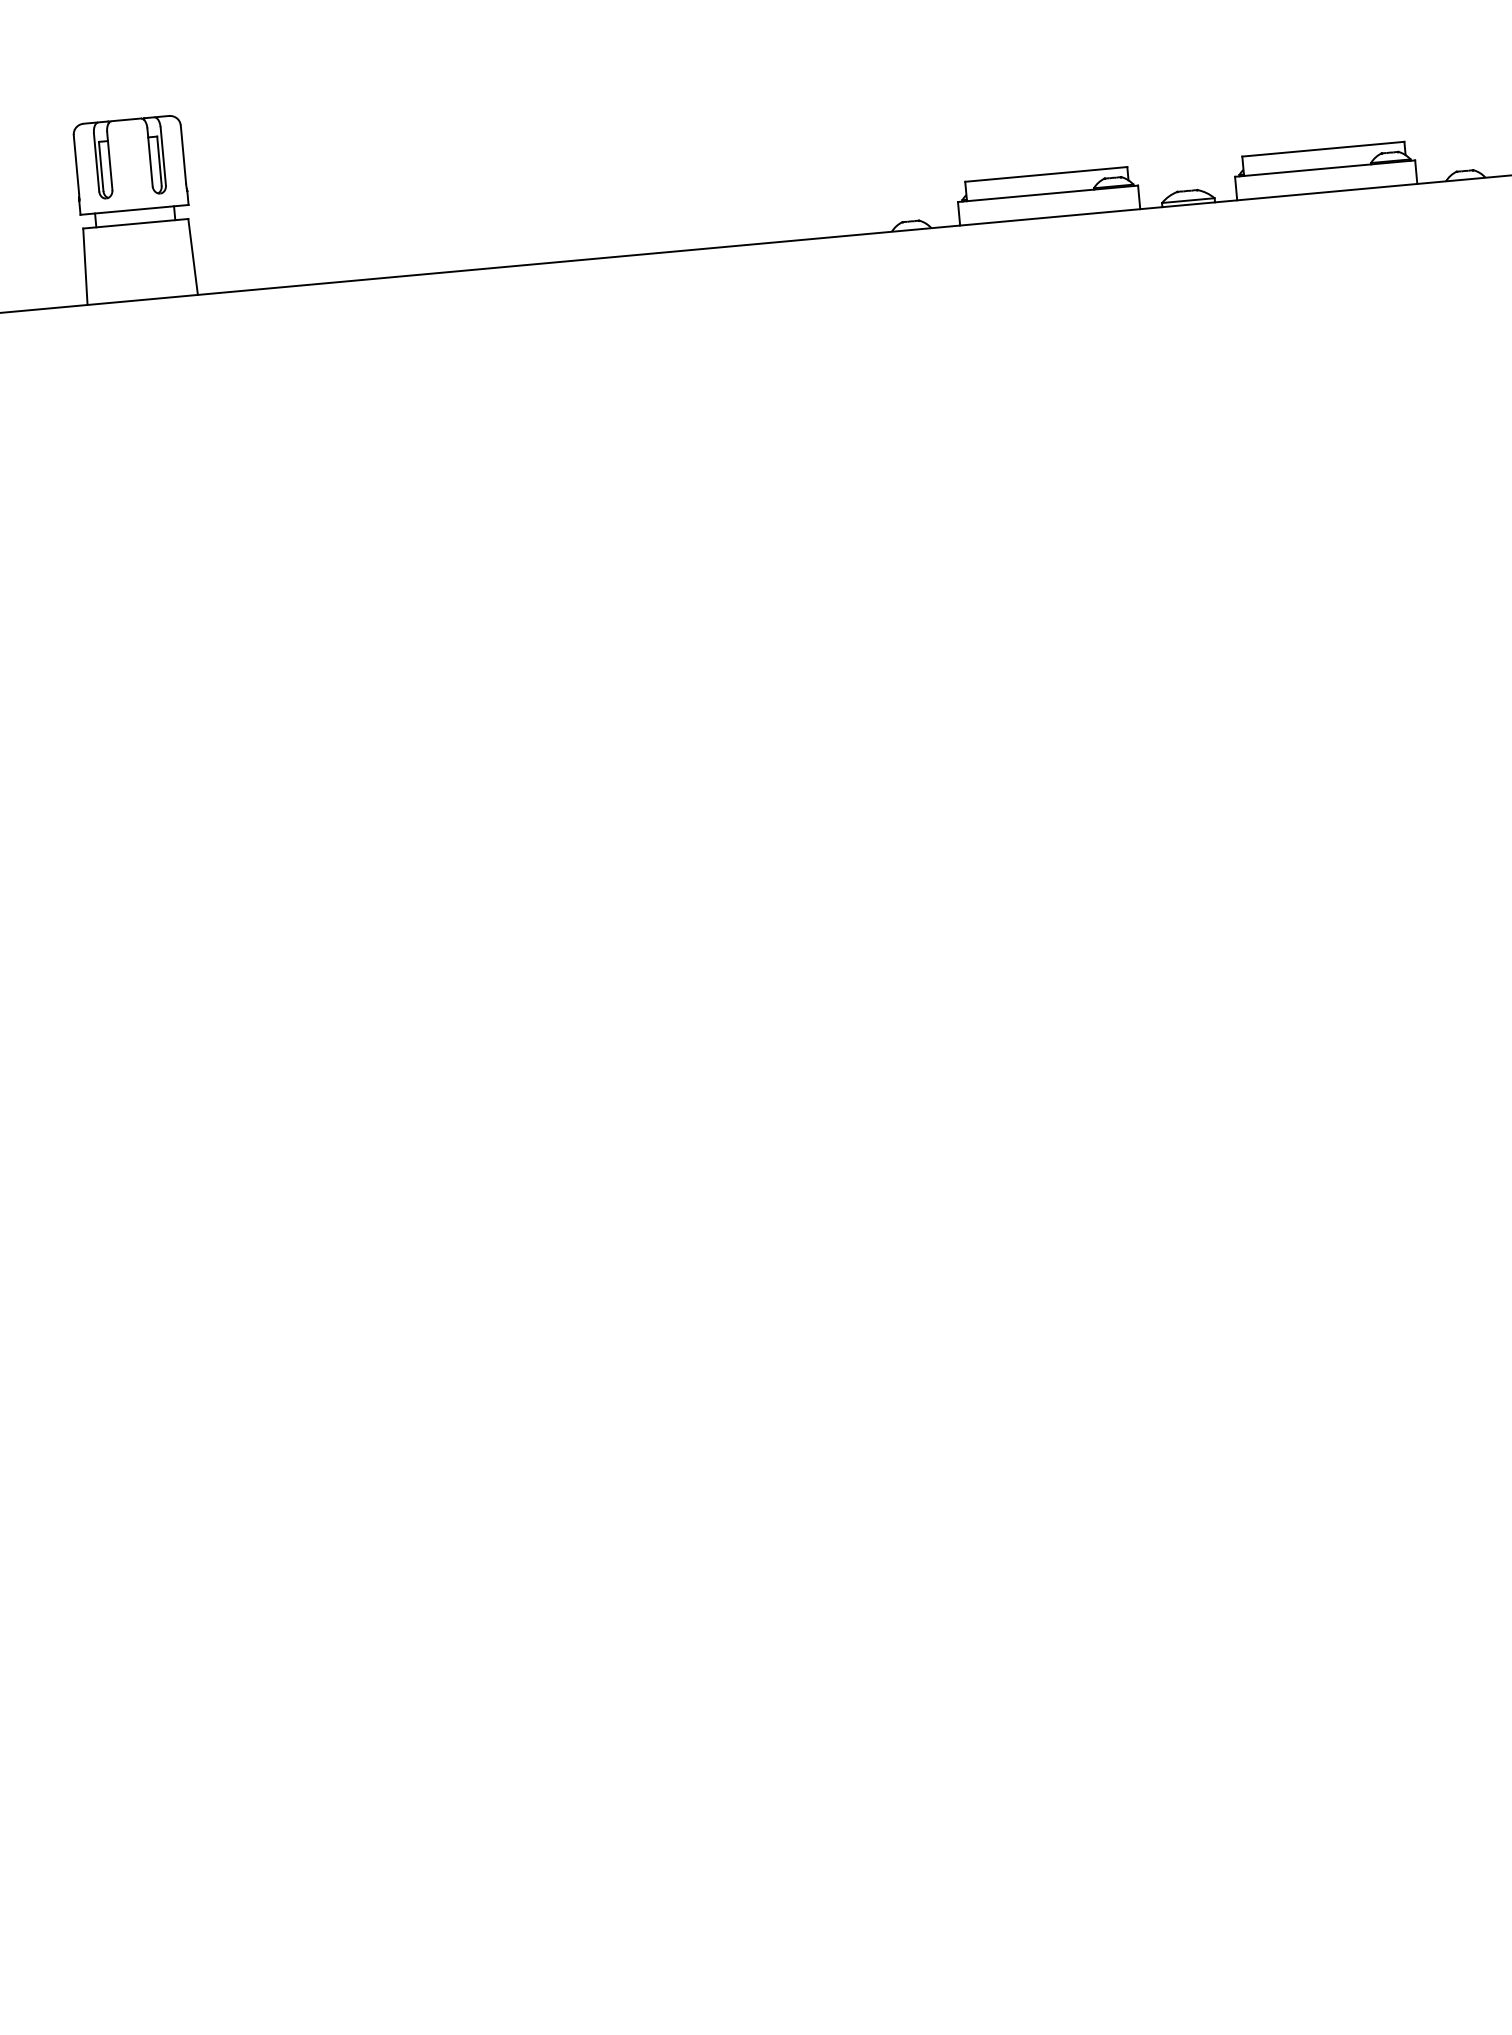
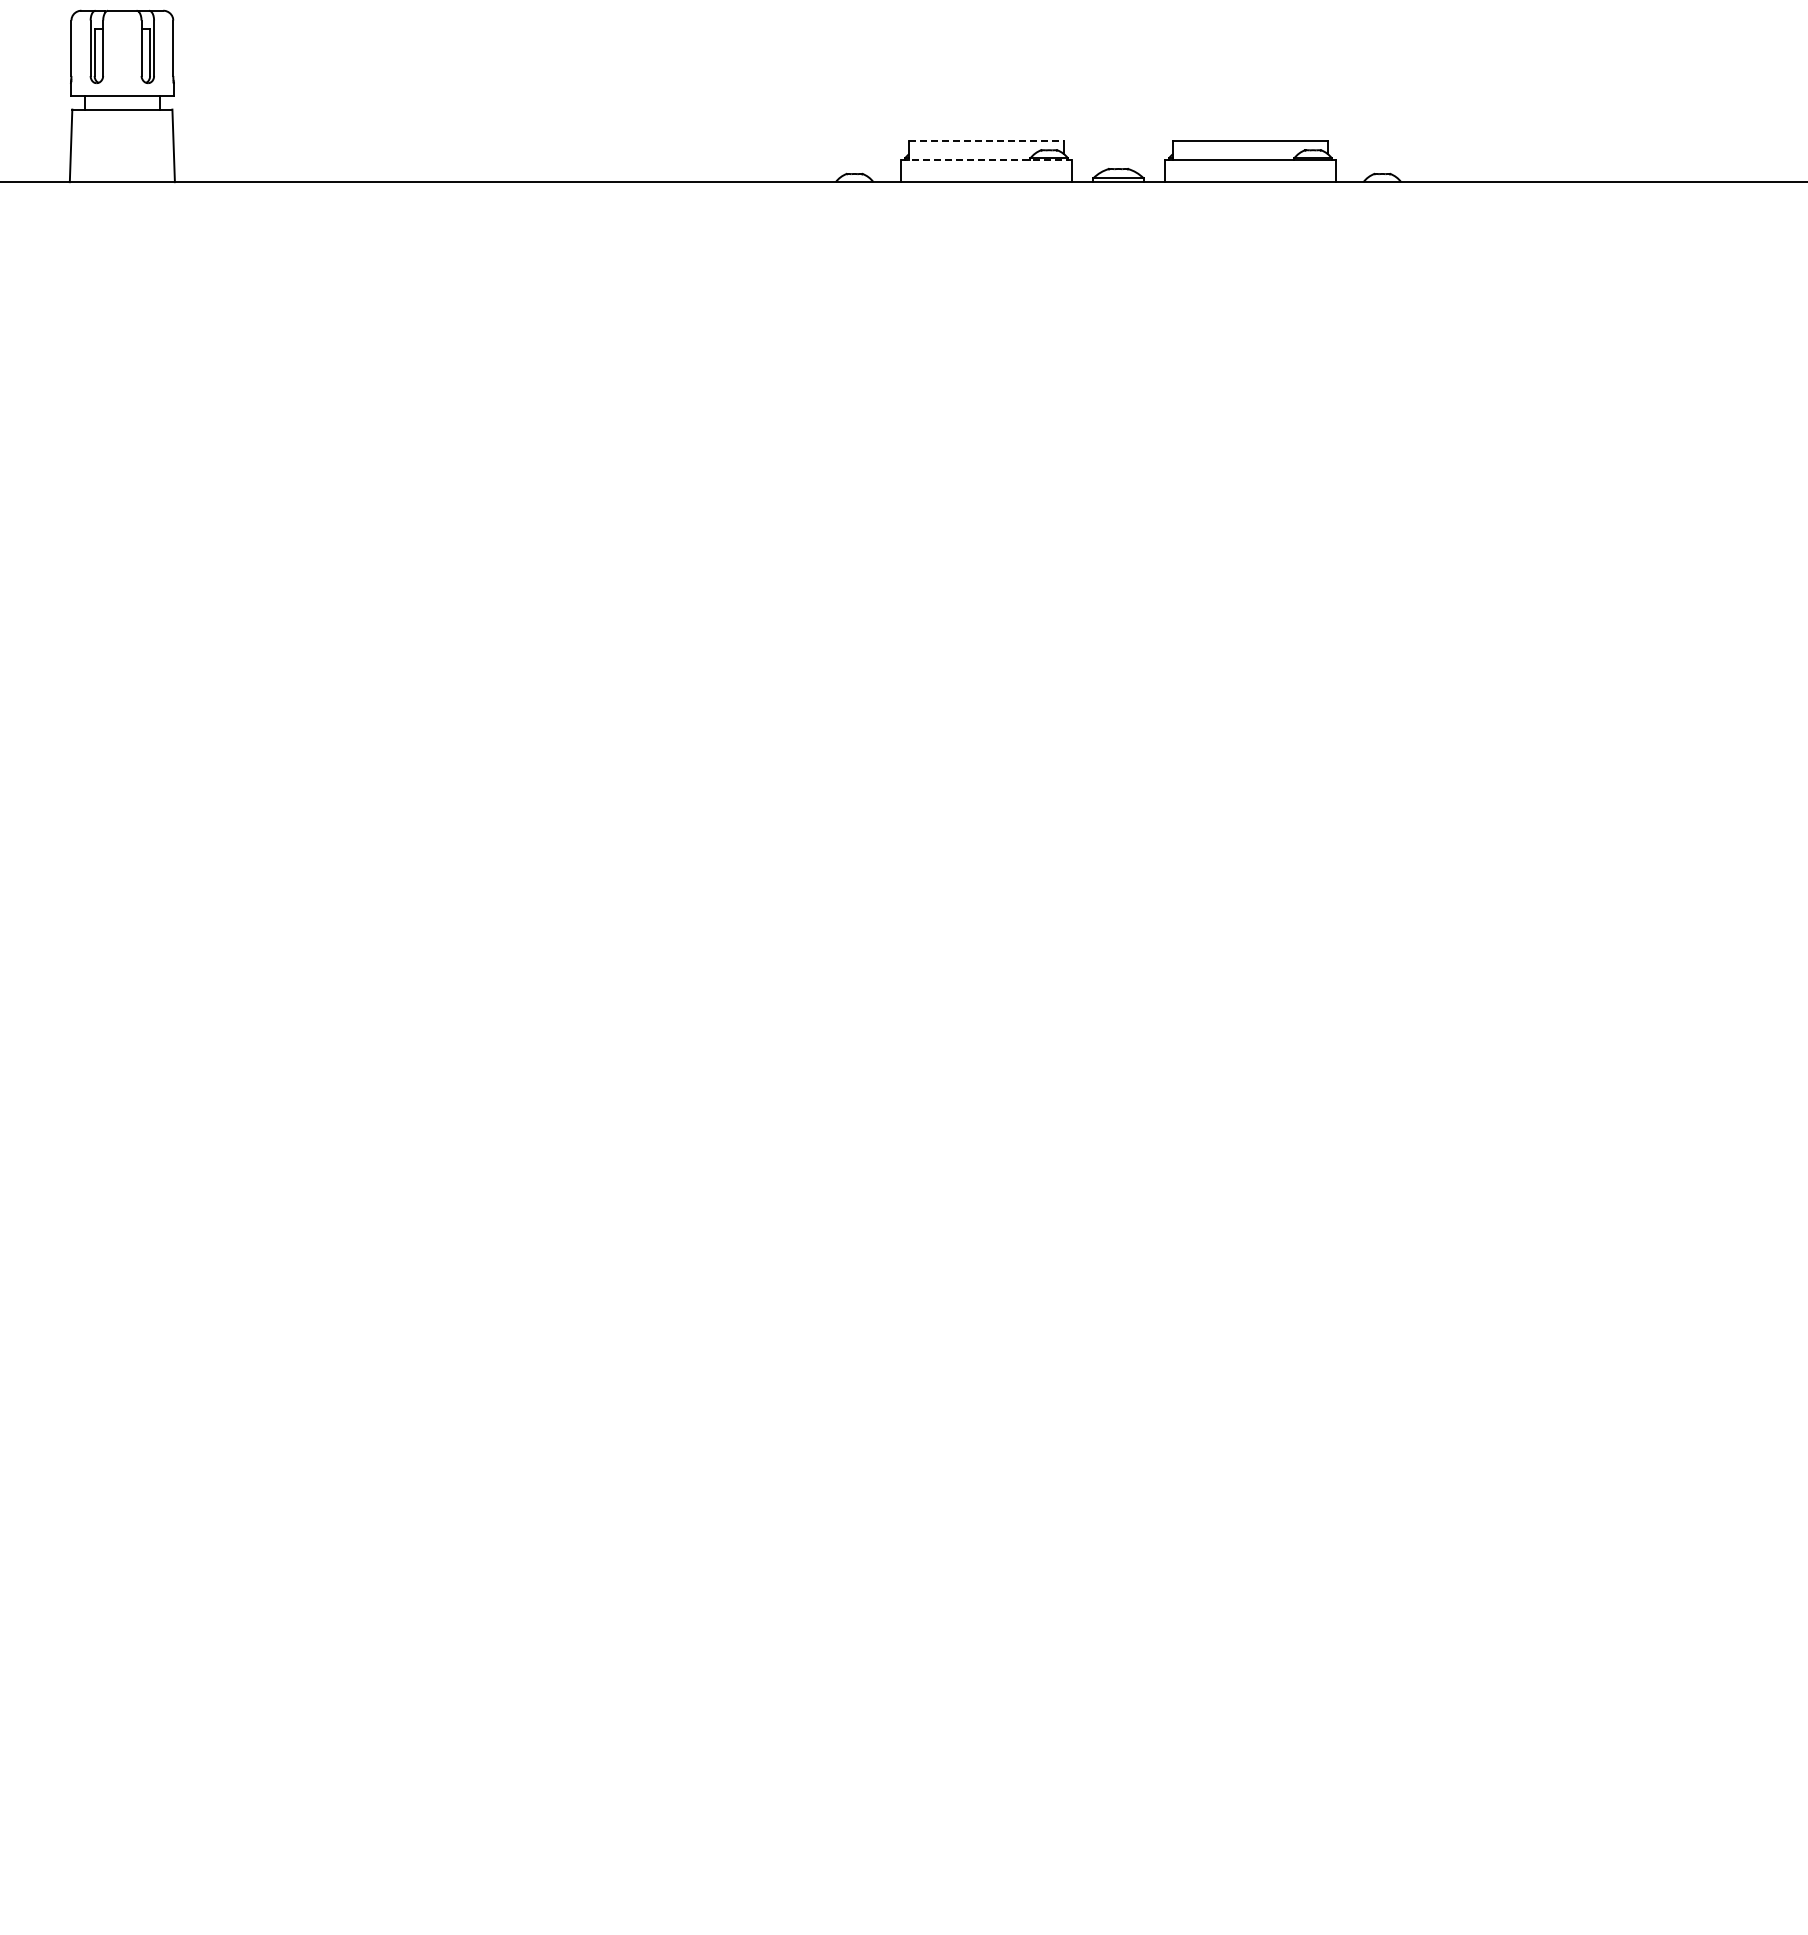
line: (1047, 174) -> (987, 141), solid -> dashed
line: (1047, 193) -> (986, 159), solid -> dashed

